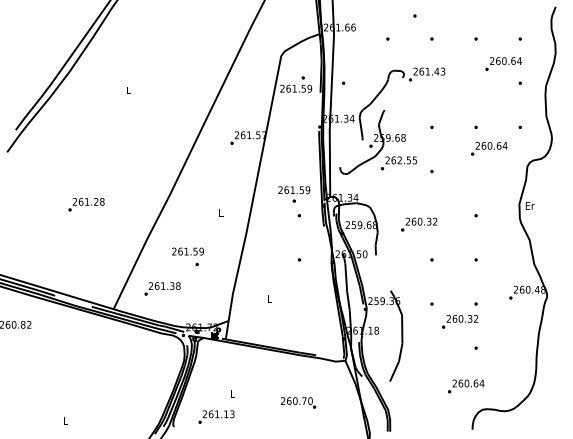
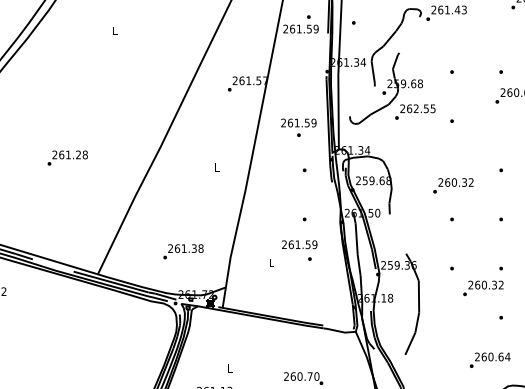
text: (294, 194) -> (299, 127), moved
text: (419, 224) -> (453, 185), moved
text: (187, 256) -> (299, 250), moved
text: (162, 288) -> (183, 251), moved

